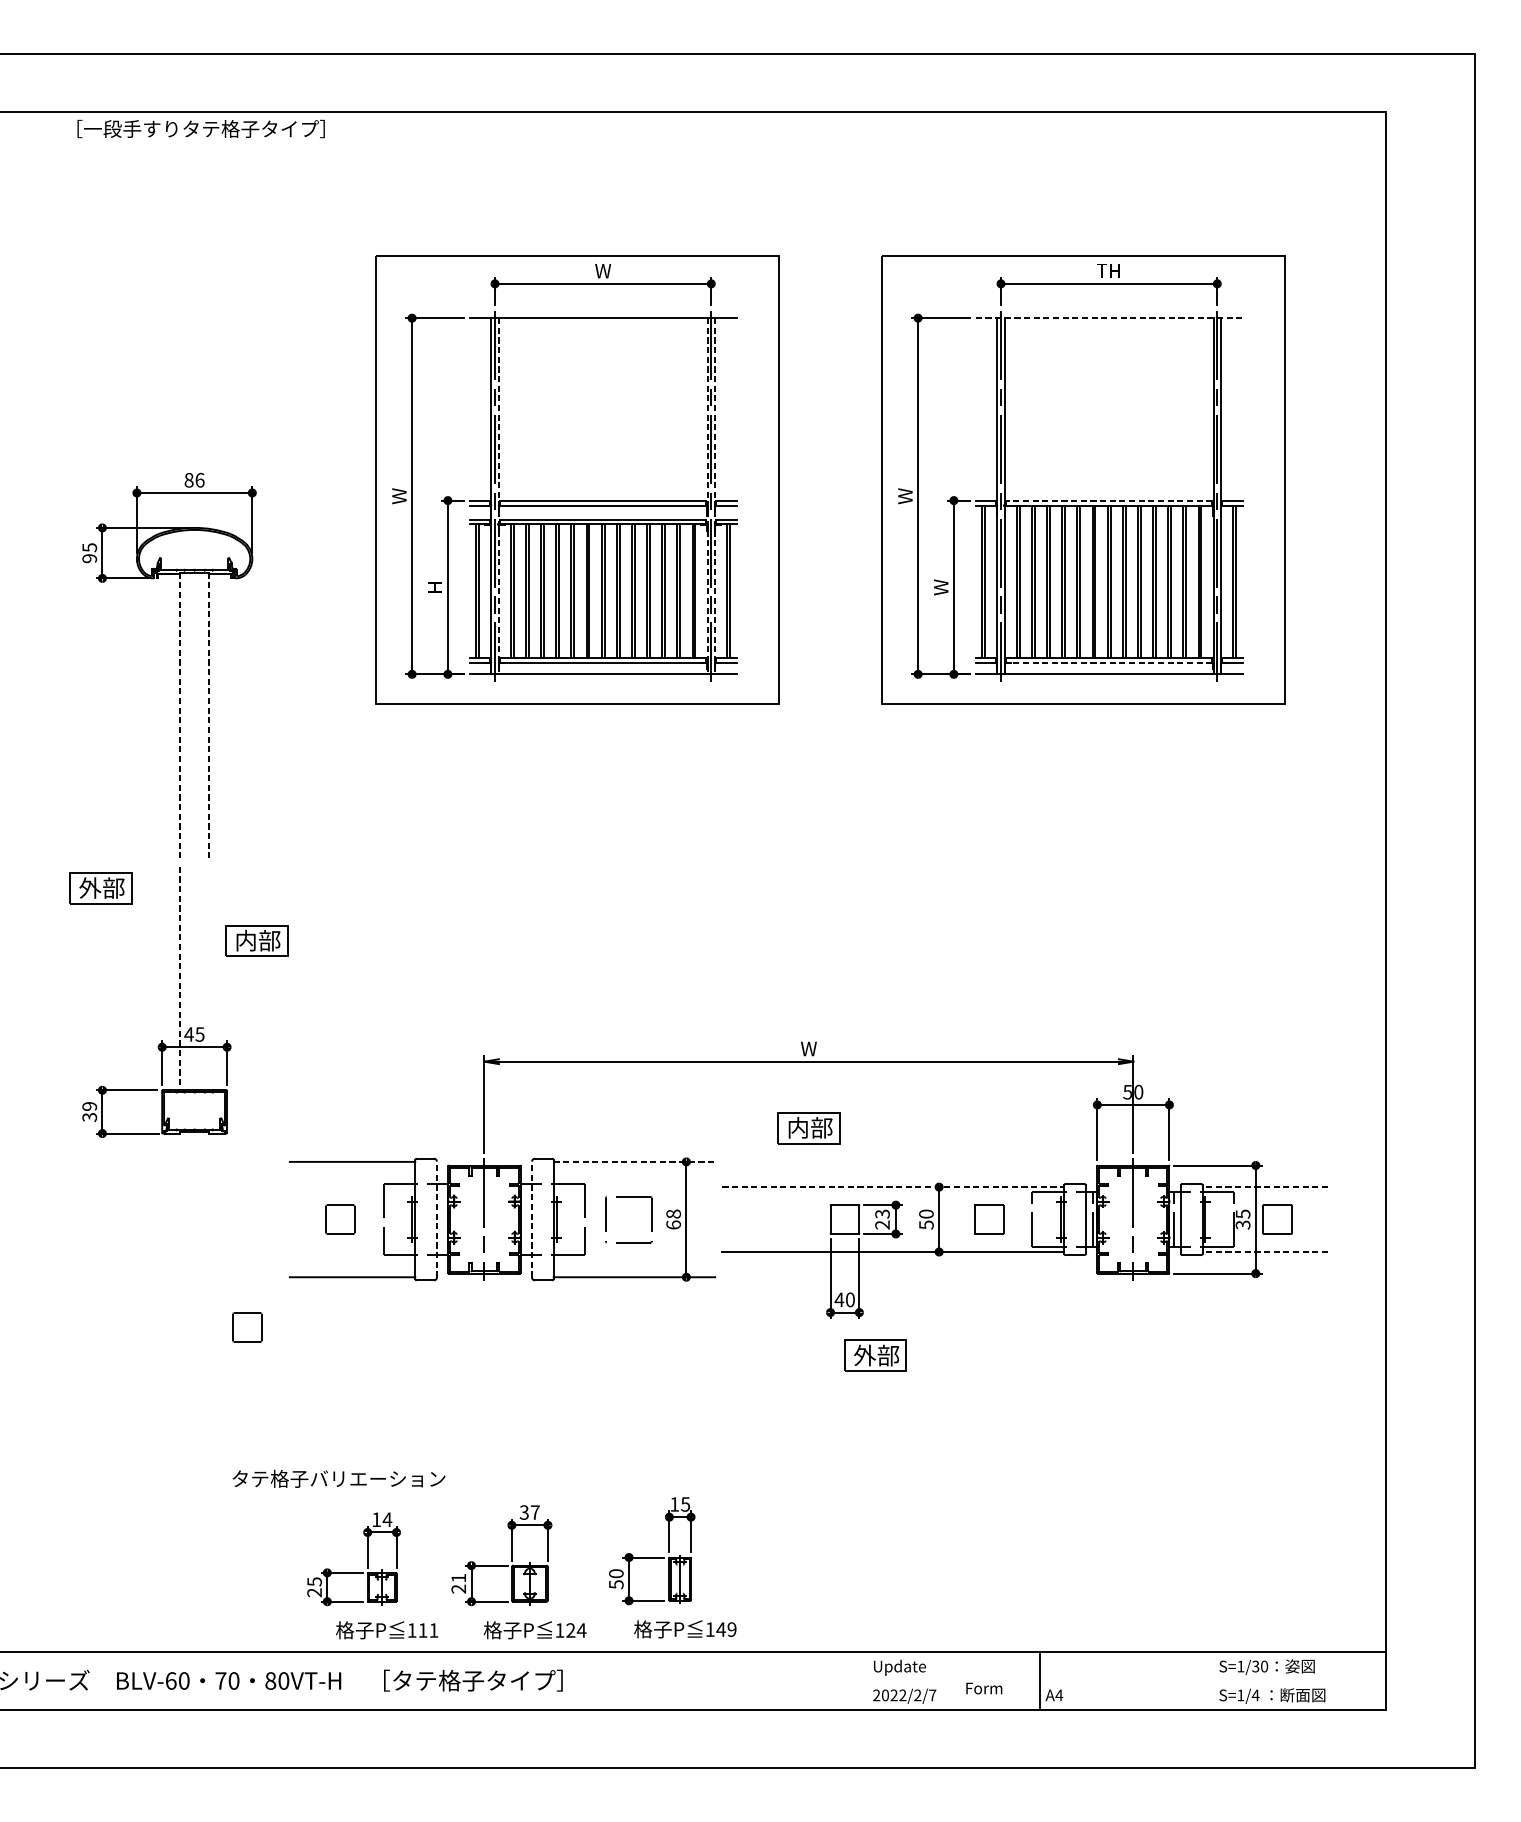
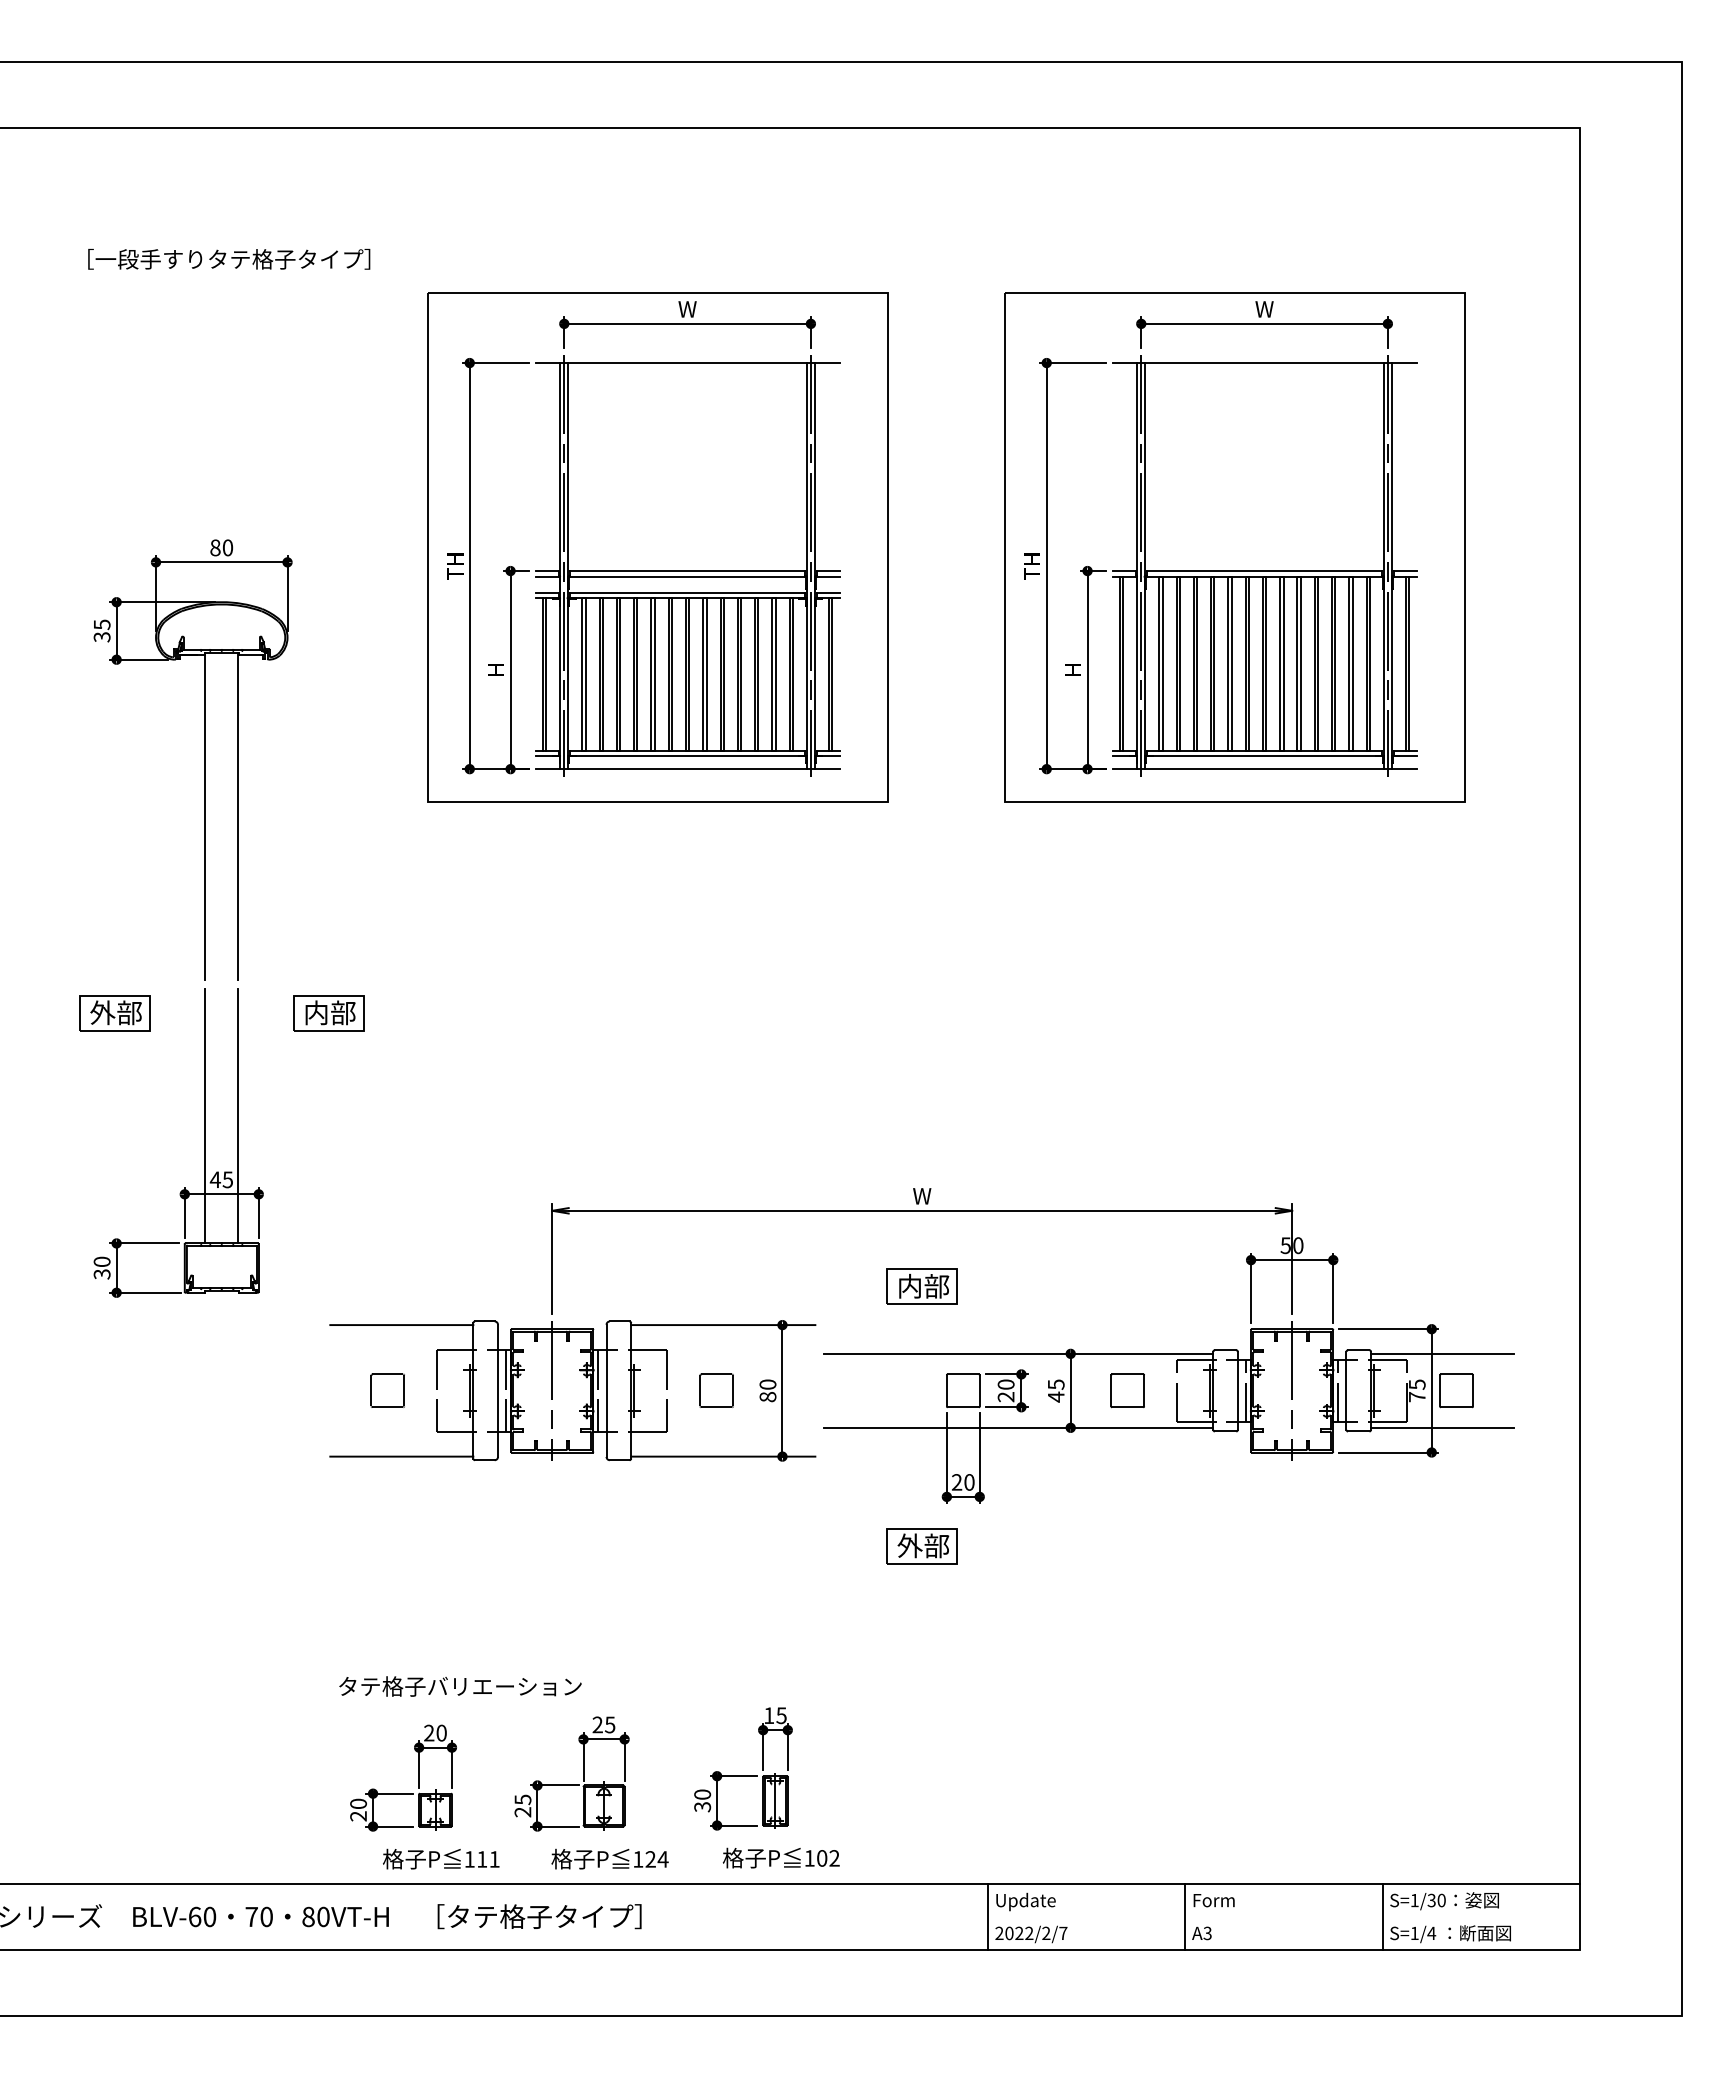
text: (201, 128) -> (229, 258), moved
text: (1108, 271) -> (1263, 309), TH -> W
line: (1109, 318) -> (1265, 363), dashed -> solid
text: (200, 479) -> (228, 547), 86 -> 80
text: (399, 496) -> (455, 566), W -> TH
line: (498, 496) -> (568, 566), dashed -> solid
line: (707, 496) -> (806, 566), dashed -> solid
line: (715, 496) -> (815, 566), dashed -> solid
text: (905, 496) -> (1032, 566), W -> TH
line: (1109, 501) -> (1264, 571), dashed -> solid
text: (90, 558) -> (102, 637), 95 -> 35
text: (940, 587) -> (1072, 670), W -> H
line: (1109, 663) -> (1264, 756), dashed -> solid
line: (180, 715) -> (205, 816), dashed -> solid
line: (209, 715) -> (238, 816), dashed -> solid
part: (256, 941) -> (328, 1013), moved
line: (180, 978) -> (205, 1116), dashed -> solid
line: (209, 978) -> (238, 1115), added
text: (89, 1106) -> (101, 1261), 39 -> 30
line: (634, 1162) -> (723, 1325), dashed -> solid
line: (893, 1186) -> (1018, 1353), dashed -> solid
line: (1265, 1186) -> (1442, 1353), dashed -> solid
text: (881, 1214) -> (1005, 1384), 23 -> 20
line: (437, 1219) -> (498, 1390), dashed -> solid
line: (444, 1219) -> (506, 1390), added
line: (525, 1219) -> (598, 1390), added
line: (532, 1219) -> (606, 1390), dashed -> solid
part: (628, 1219) -> (716, 1390), size x0.62
text: (673, 1219) -> (767, 1390), 68 -> 80
text: (925, 1219) -> (1055, 1390), 50 -> 45
text: (1242, 1225) -> (1416, 1397), 35 -> 75
line: (1265, 1251) -> (1442, 1427), dashed -> solid
text: (838, 1299) -> (956, 1482), 40 -> 20
part: (247, 1327) -> (281, 1513), removed
part: (874, 1356) -> (921, 1546), moved
text: (339, 1478) -> (460, 1686), moved
text: (529, 1512) -> (603, 1724), 37 -> 25
text: (382, 1519) -> (435, 1732), 14 -> 20
text: (458, 1577) -> (522, 1799), 21 -> 25
text: (314, 1581) -> (358, 1803), 25 -> 20
text: (616, 1584) -> (702, 1806), 50 -> 30
text: (725, 1629) -> (827, 1858), 149 -> 102
line: (866, 1680) -> (987, 1916), added
line: (1212, 1680) -> (1382, 1916), added
text: (983, 1688) -> (1213, 1900), moved
text: (1059, 1695) -> (1207, 1933), A4 -> A3

